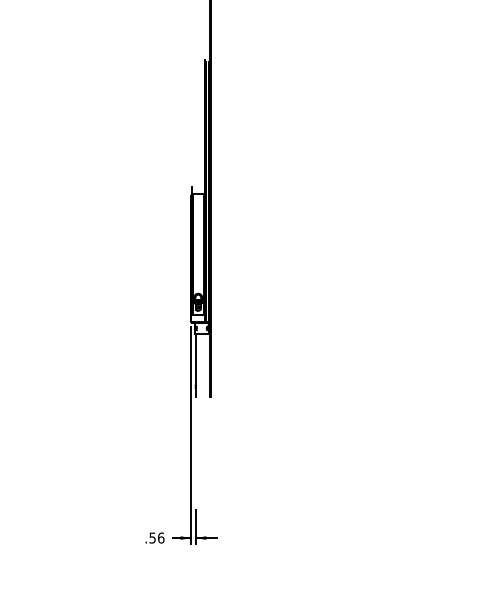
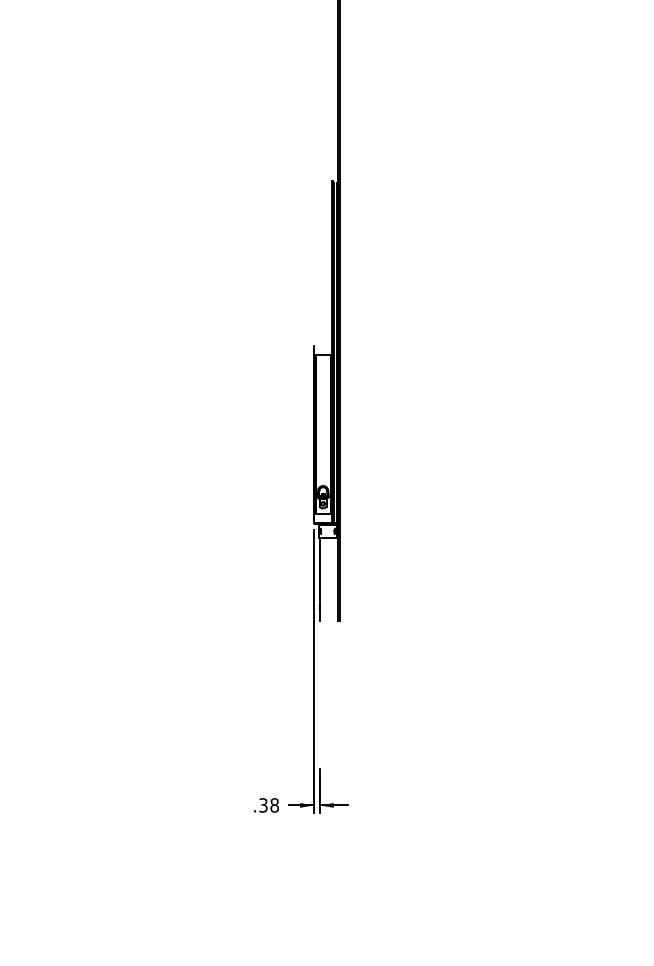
text: (157, 538) -> (269, 805), .56 -> .38

